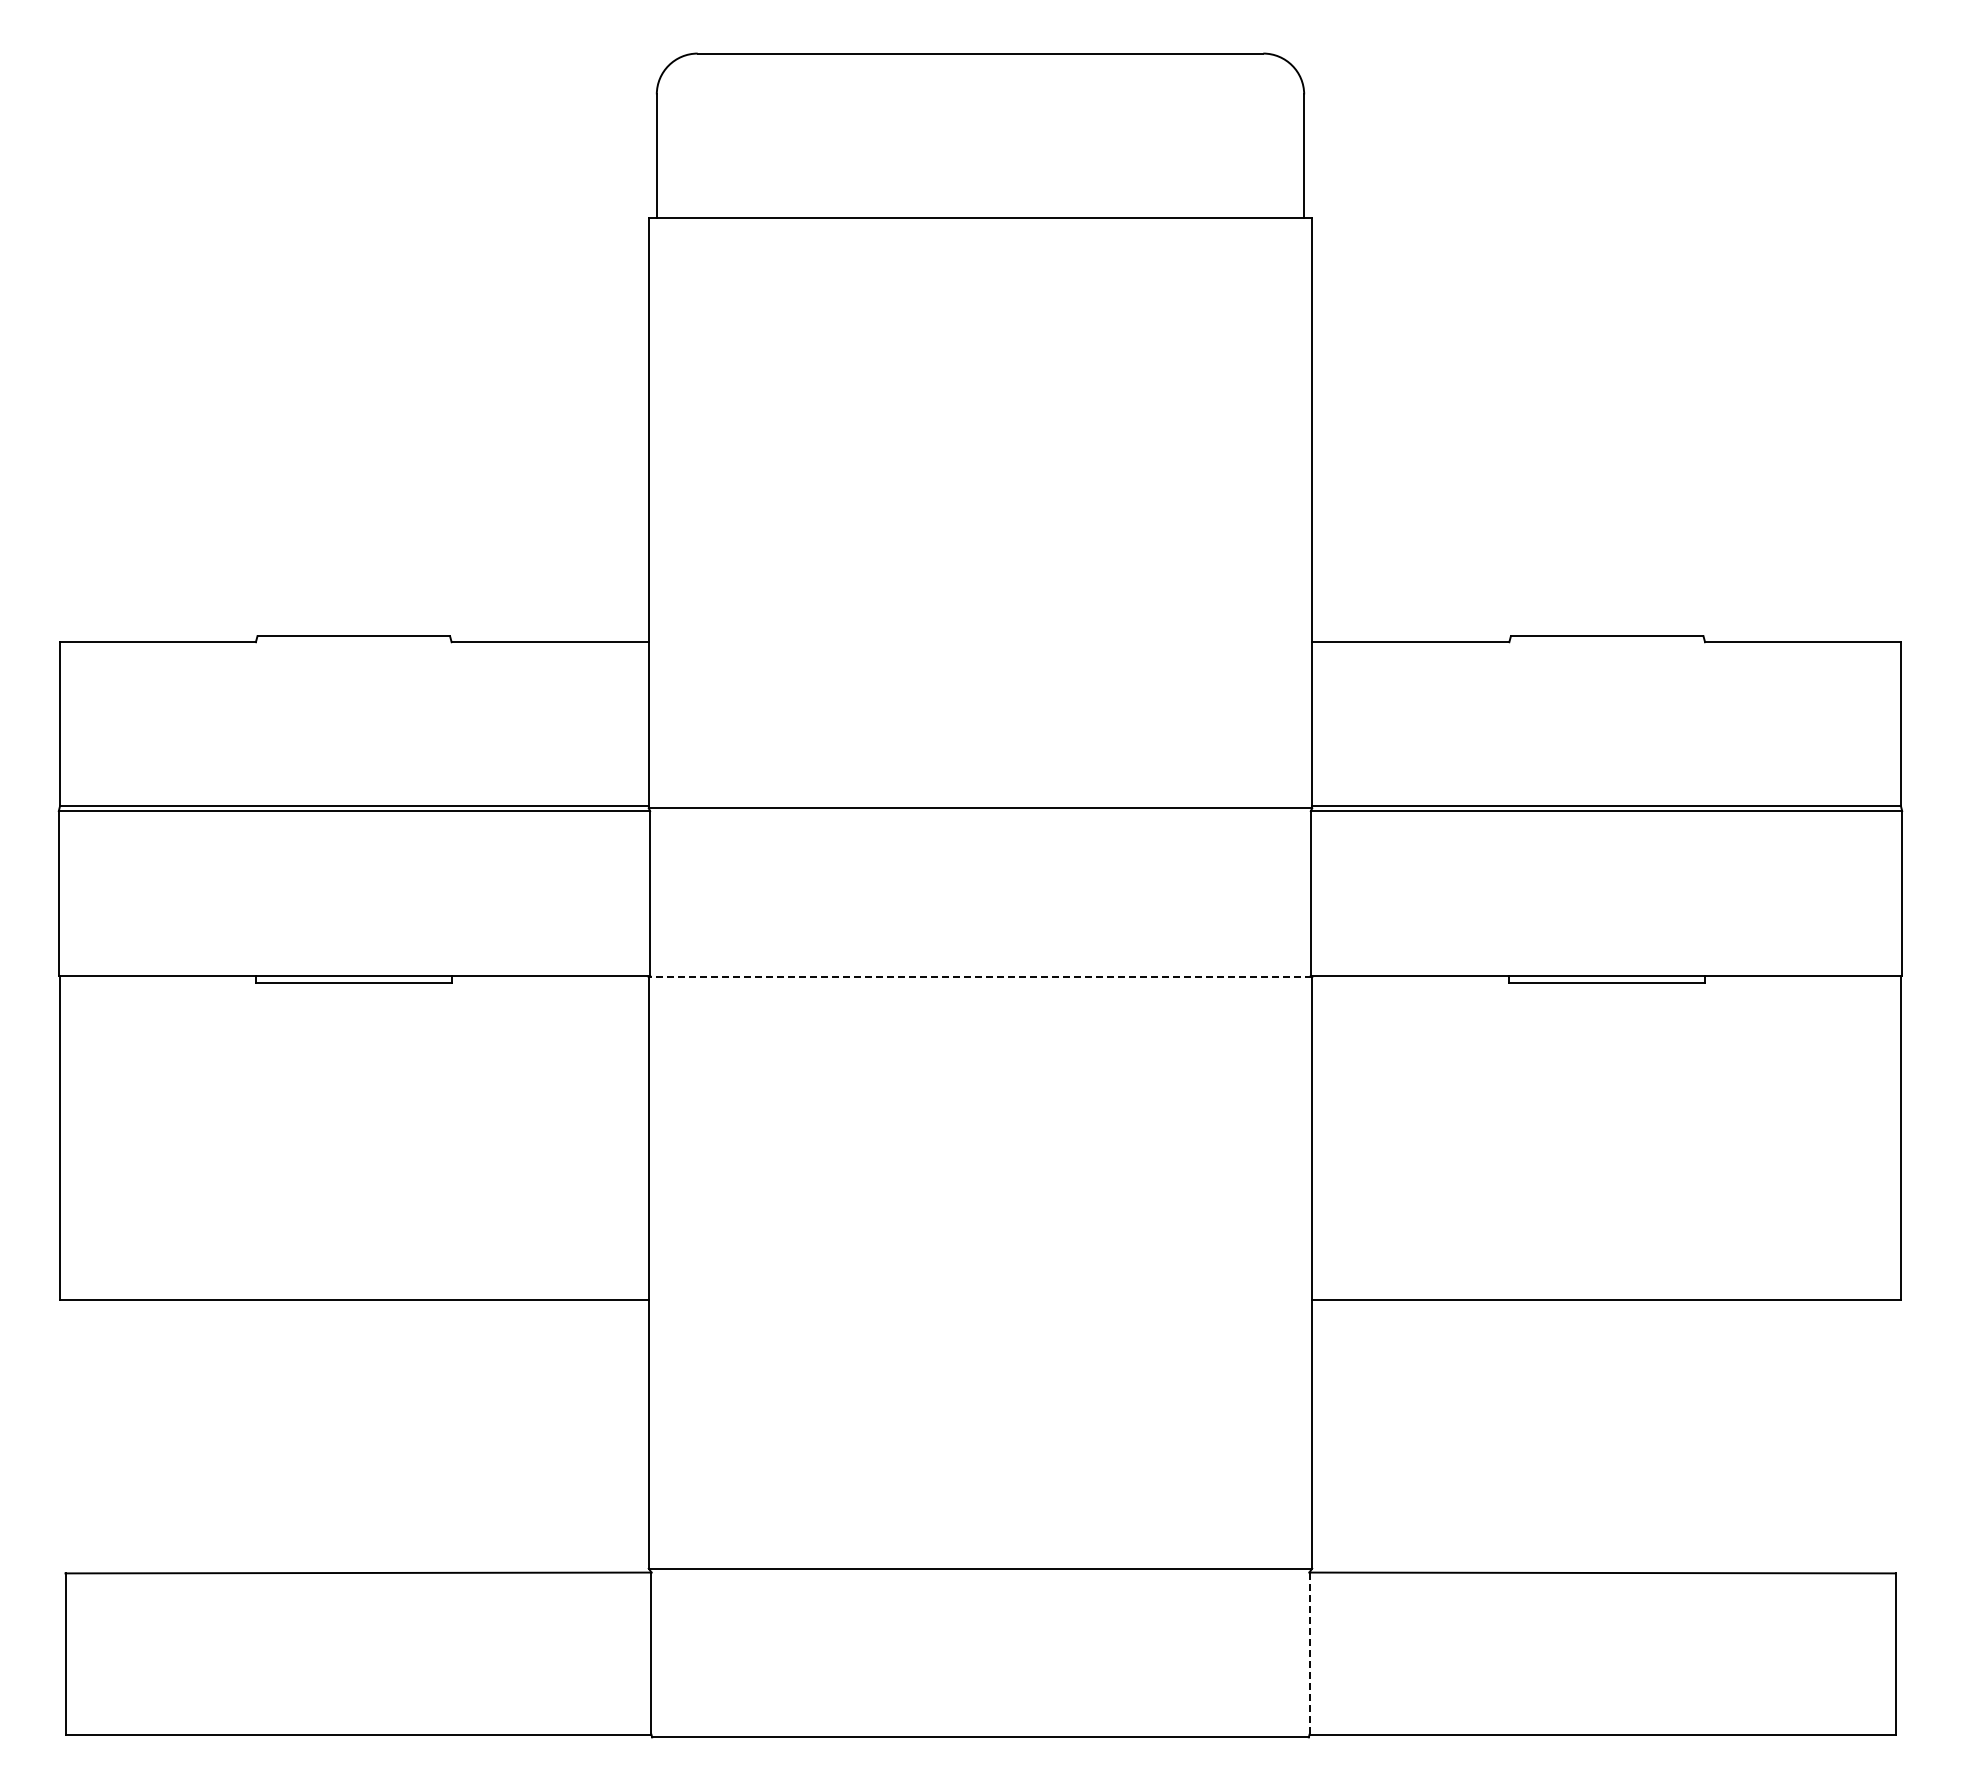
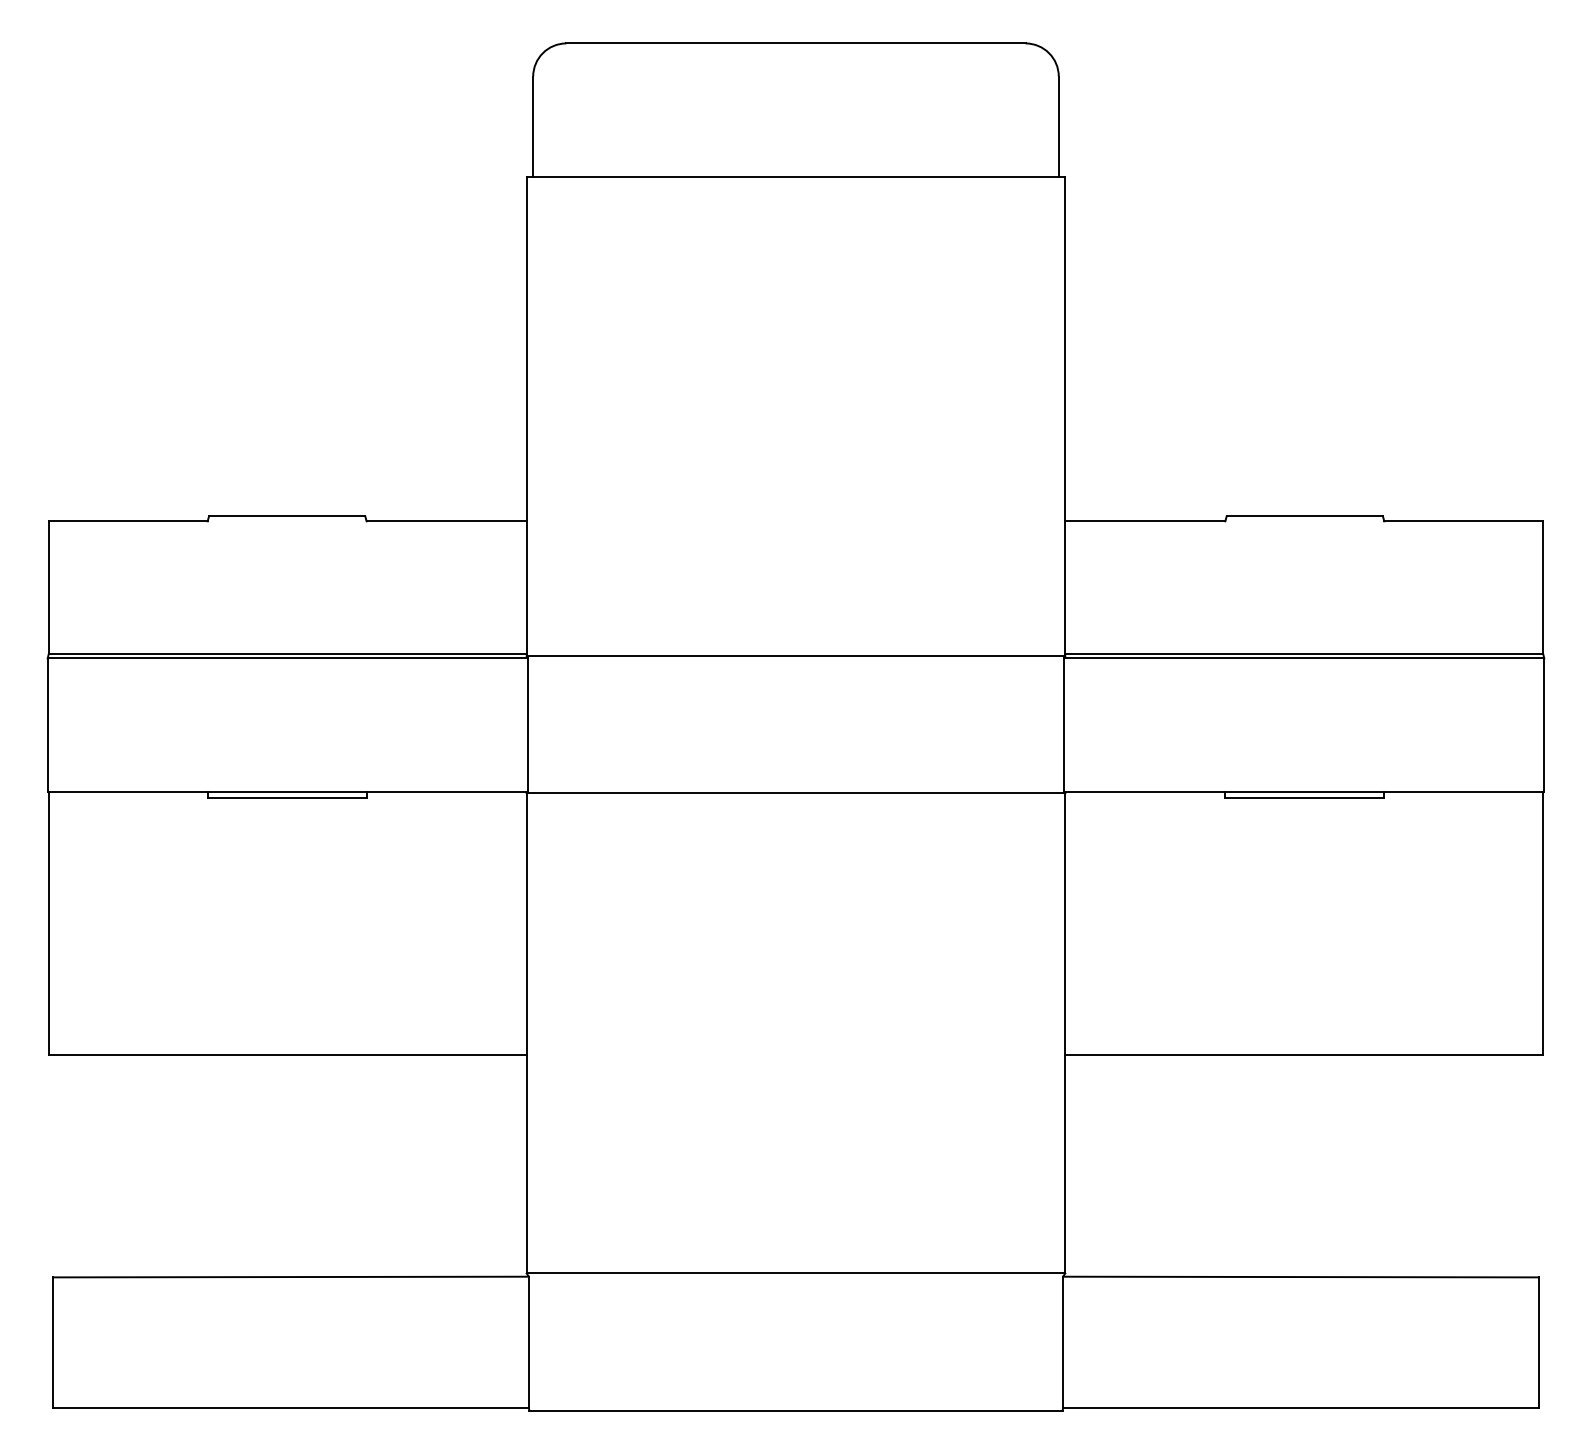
line: (980, 977) -> (796, 793), dashed -> solid
line: (1309, 1654) -> (1063, 1343), dashed -> solid

